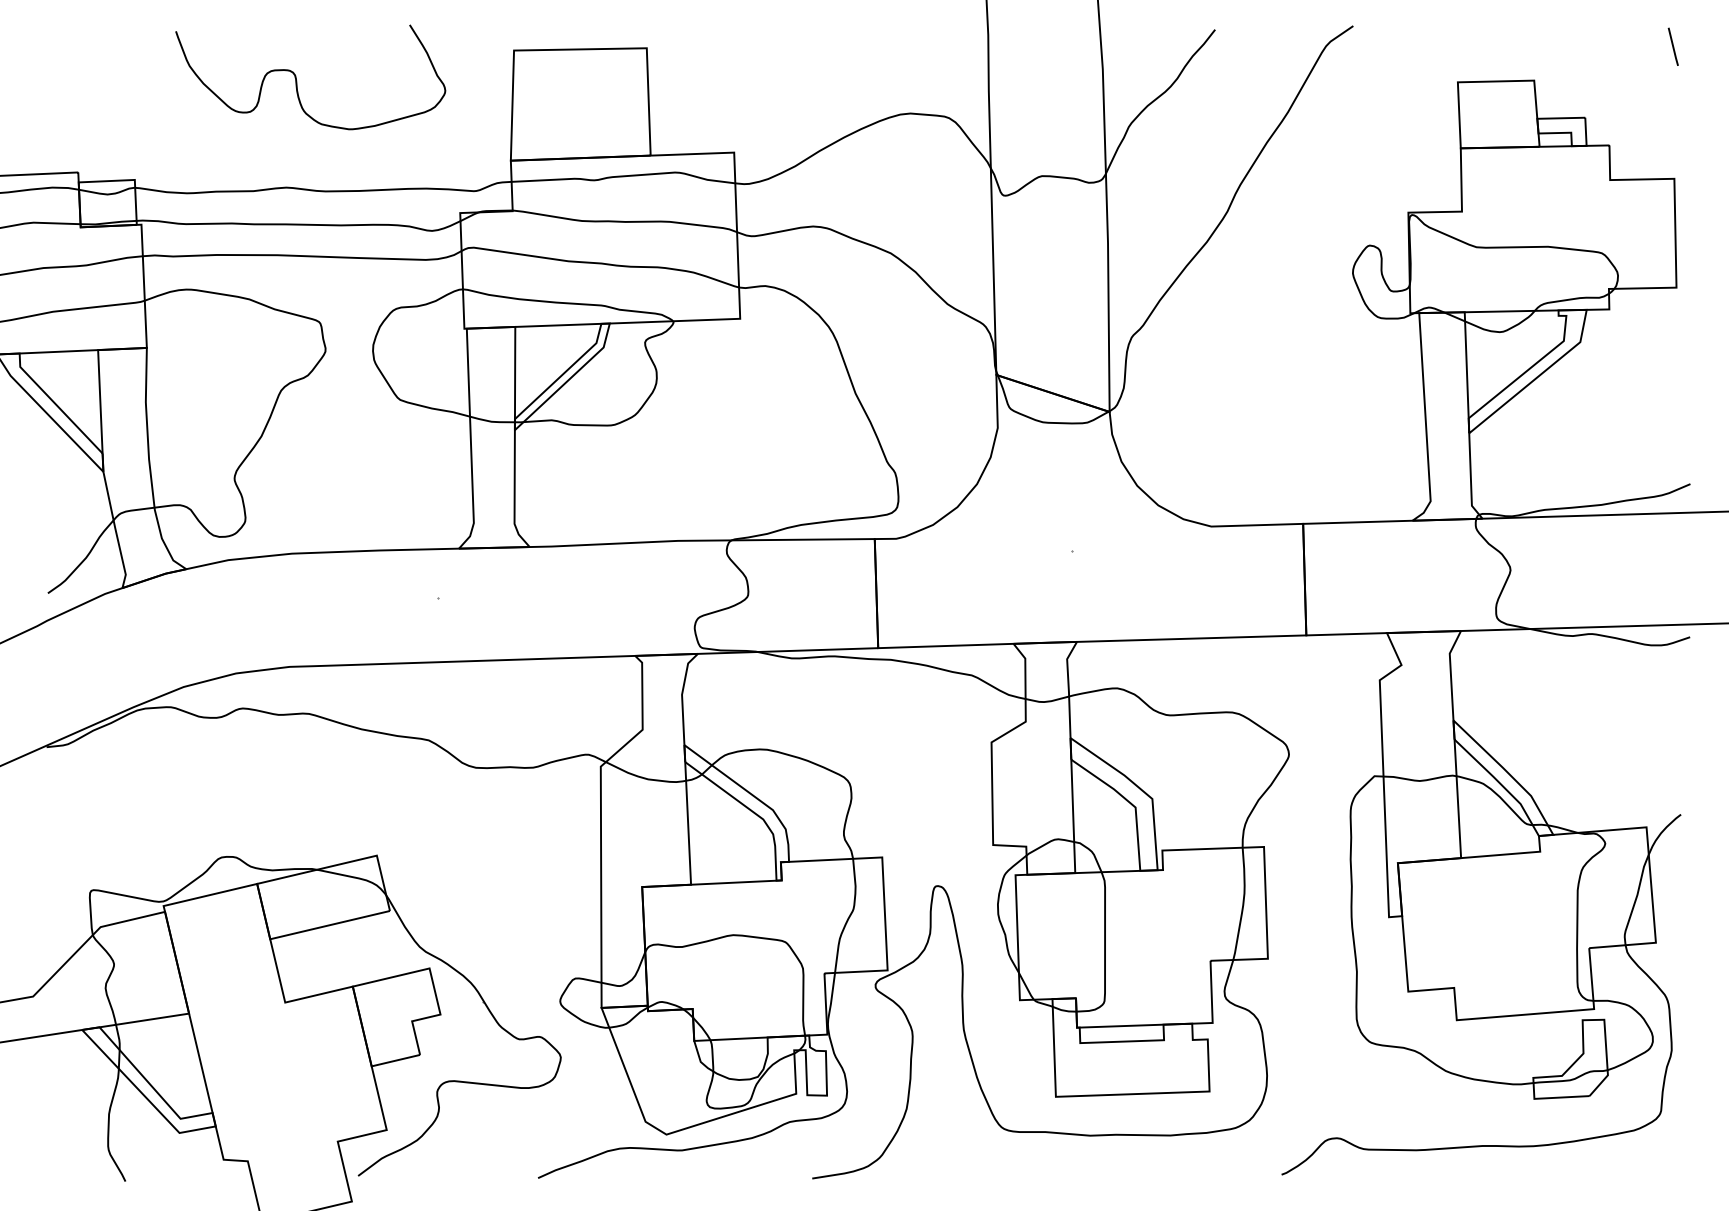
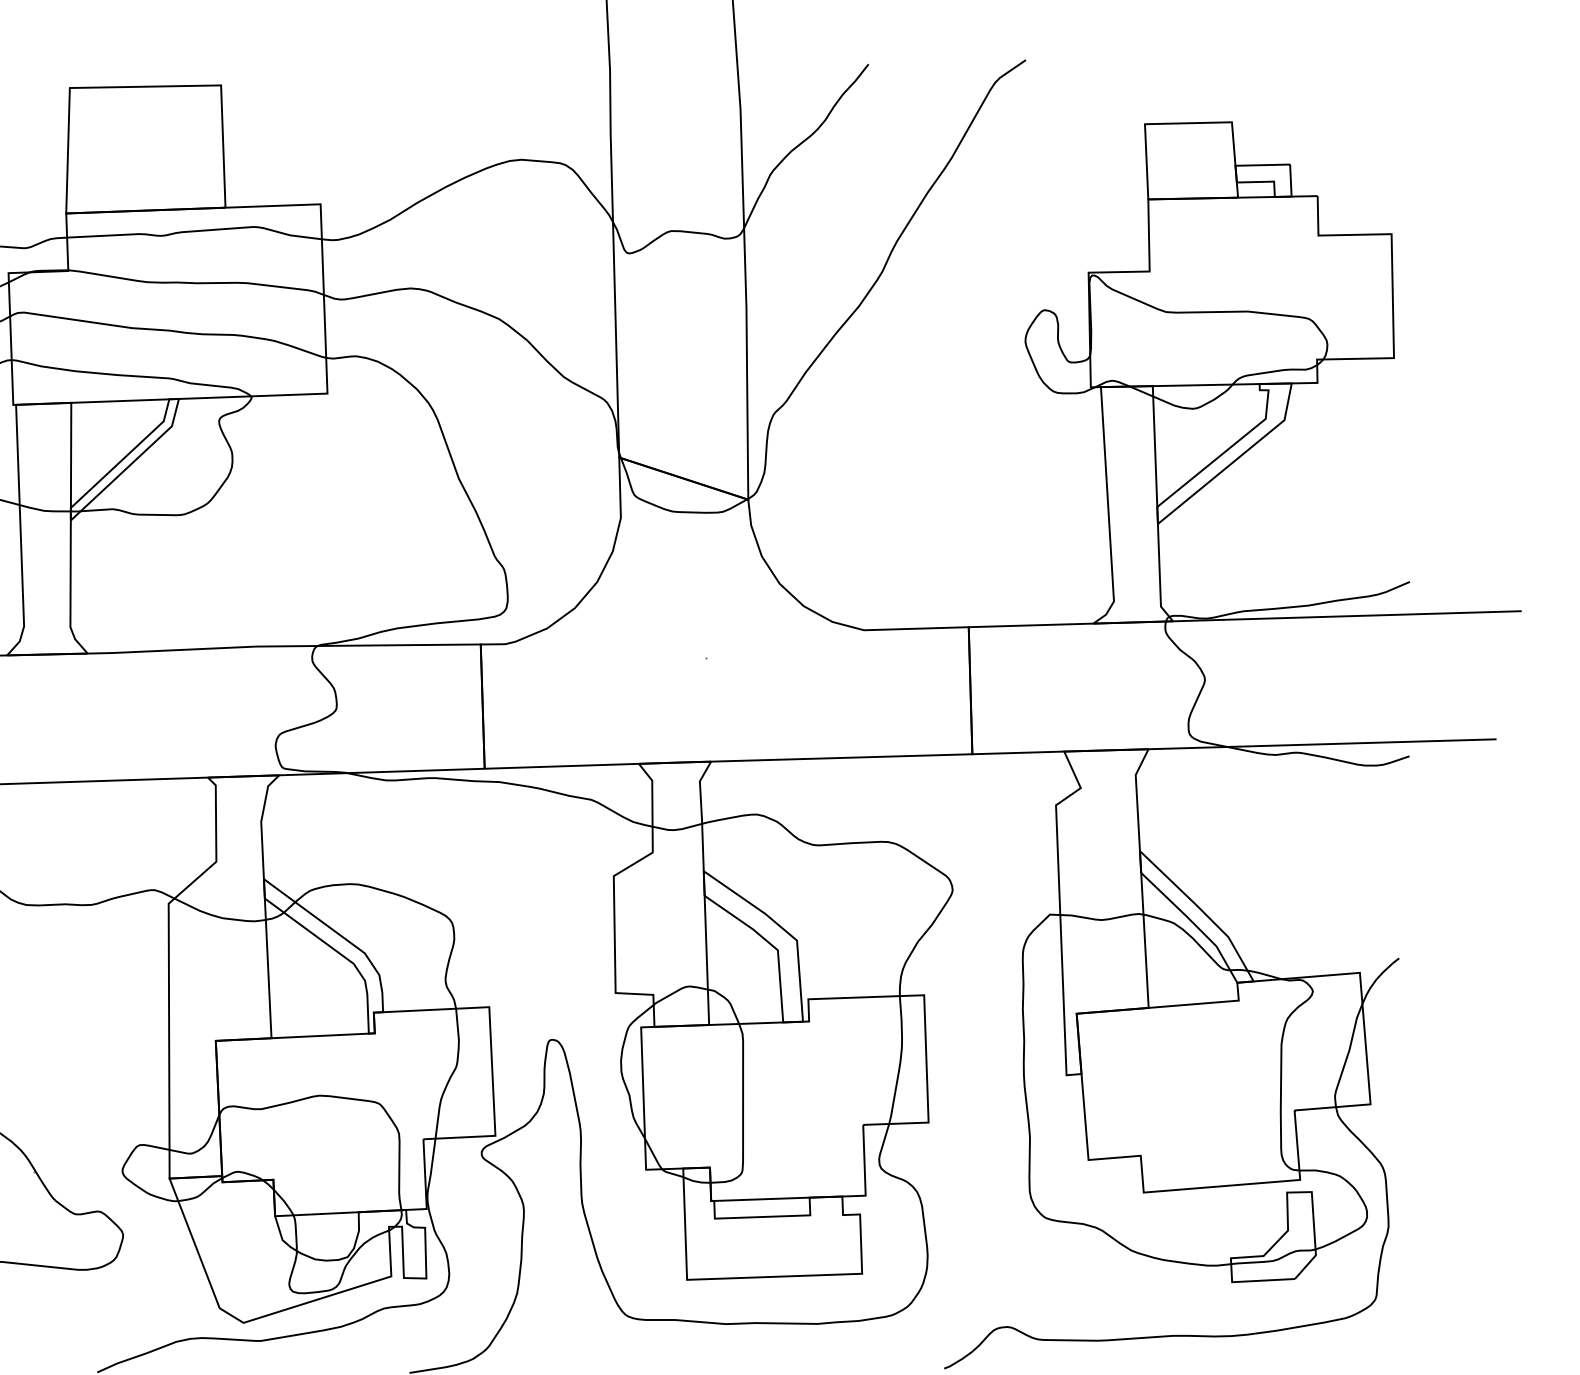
line: (1672, 46) -> (1389, 83), removed

